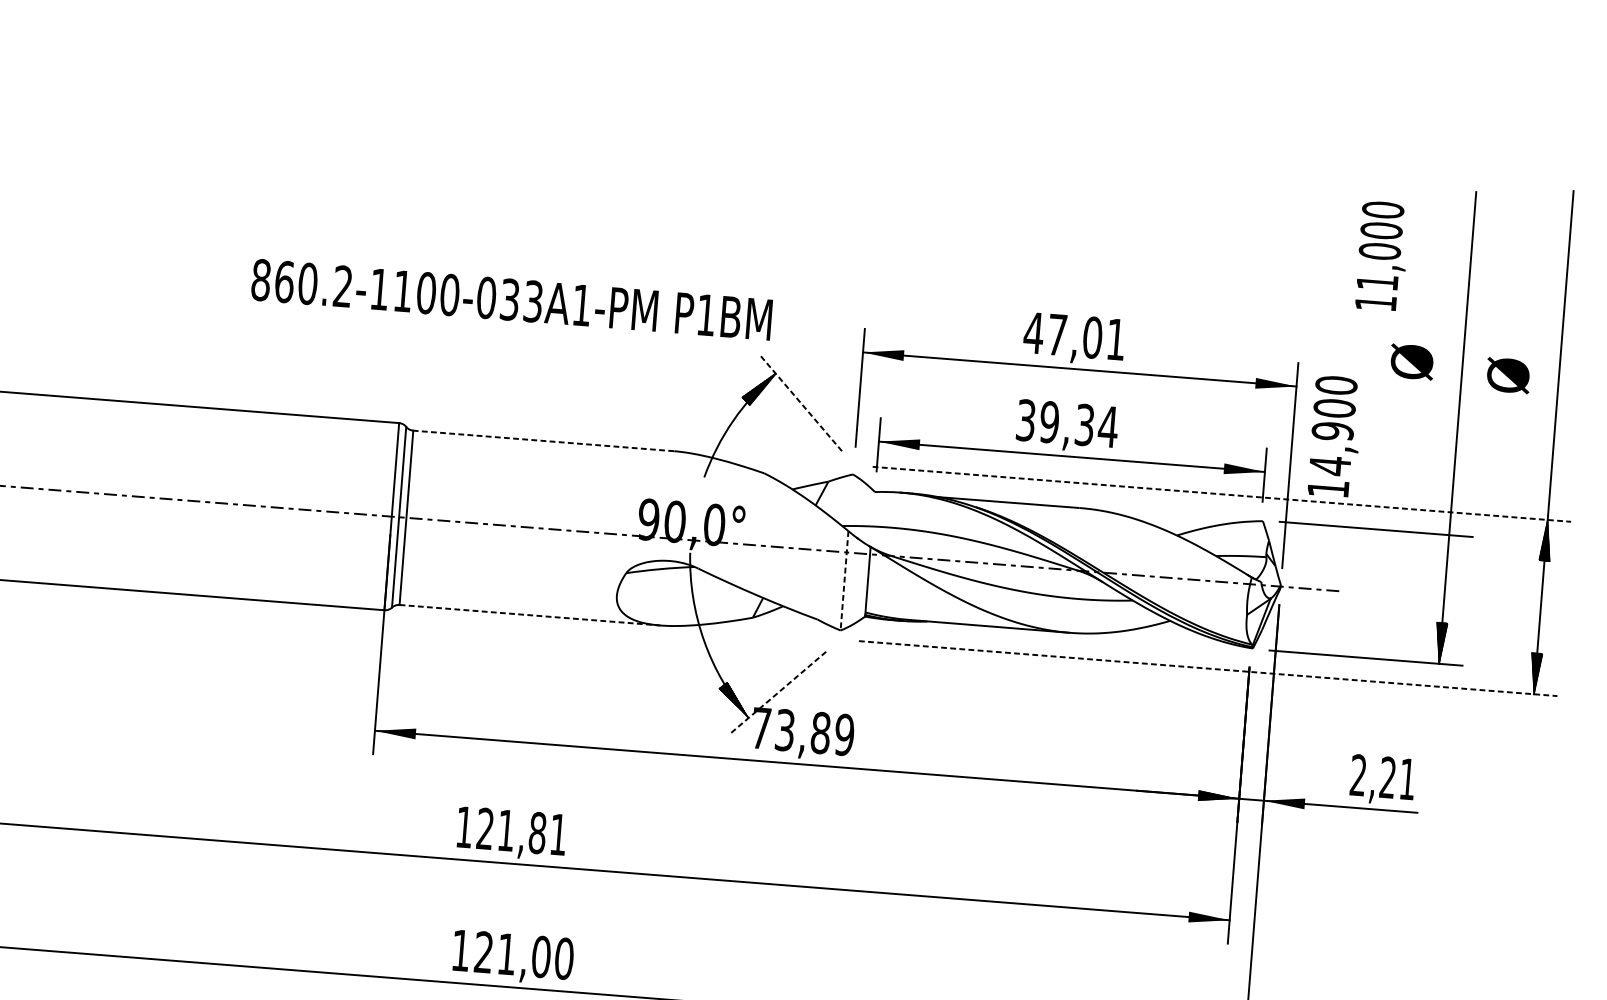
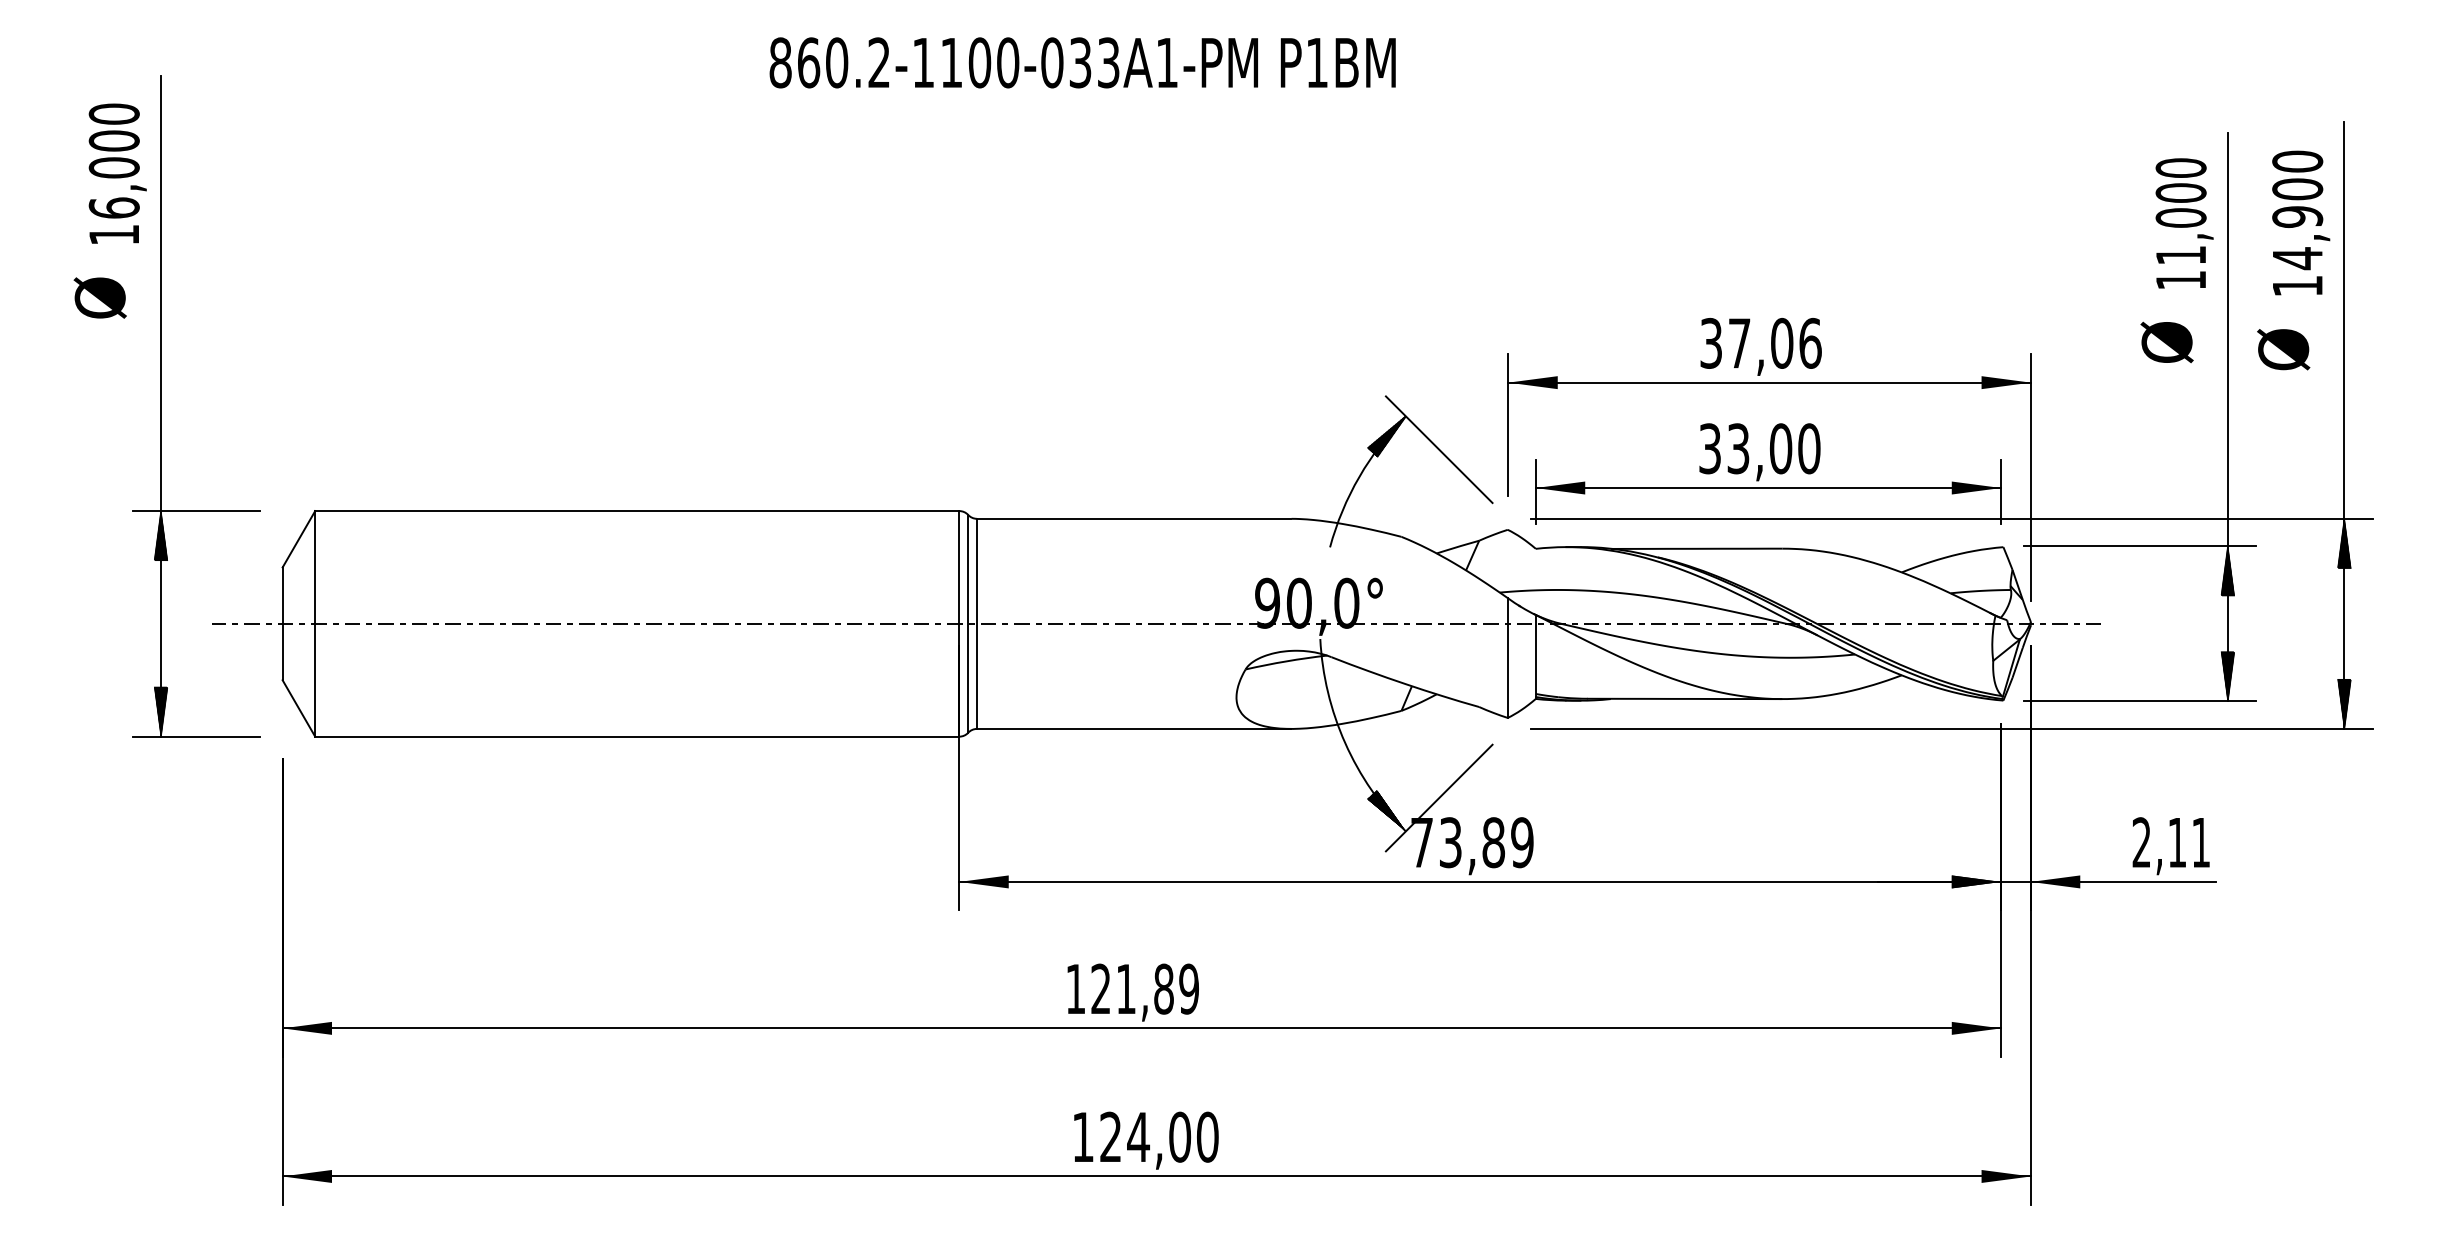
text: (1382, 256) -> (2184, 223), moved
text: (511, 299) -> (1082, 62), moved
text: (1074, 335) -> (1760, 342), 47,01 -> 37,06
line: (800, 403) -> (1438, 449), dashed -> solid
text: (1079, 424) -> (1774, 448), 39,34 -> 33,00
text: (1335, 436) -> (2301, 222), moved
line: (543, 440) -> (1133, 518), dashed -> solid
line: (1221, 494) -> (1951, 518), dashed -> solid
hatch: (1447, 555) -> (2227, 570), added
line: (844, 581) -> (1507, 658), dashed -> solid
line: (530, 614) -> (1134, 728), dashed -> solid
line: (1208, 668) -> (1951, 728), dashed -> solid
line: (777, 692) -> (1438, 798), dashed -> solid
text: (1387, 777) -> (2176, 842), 2,21 -> 2,11
text: (558, 834) -> (1188, 988), 121,81 -> 121,89
text: (506, 953) -> (1138, 1136), 121,00 -> 124,00

